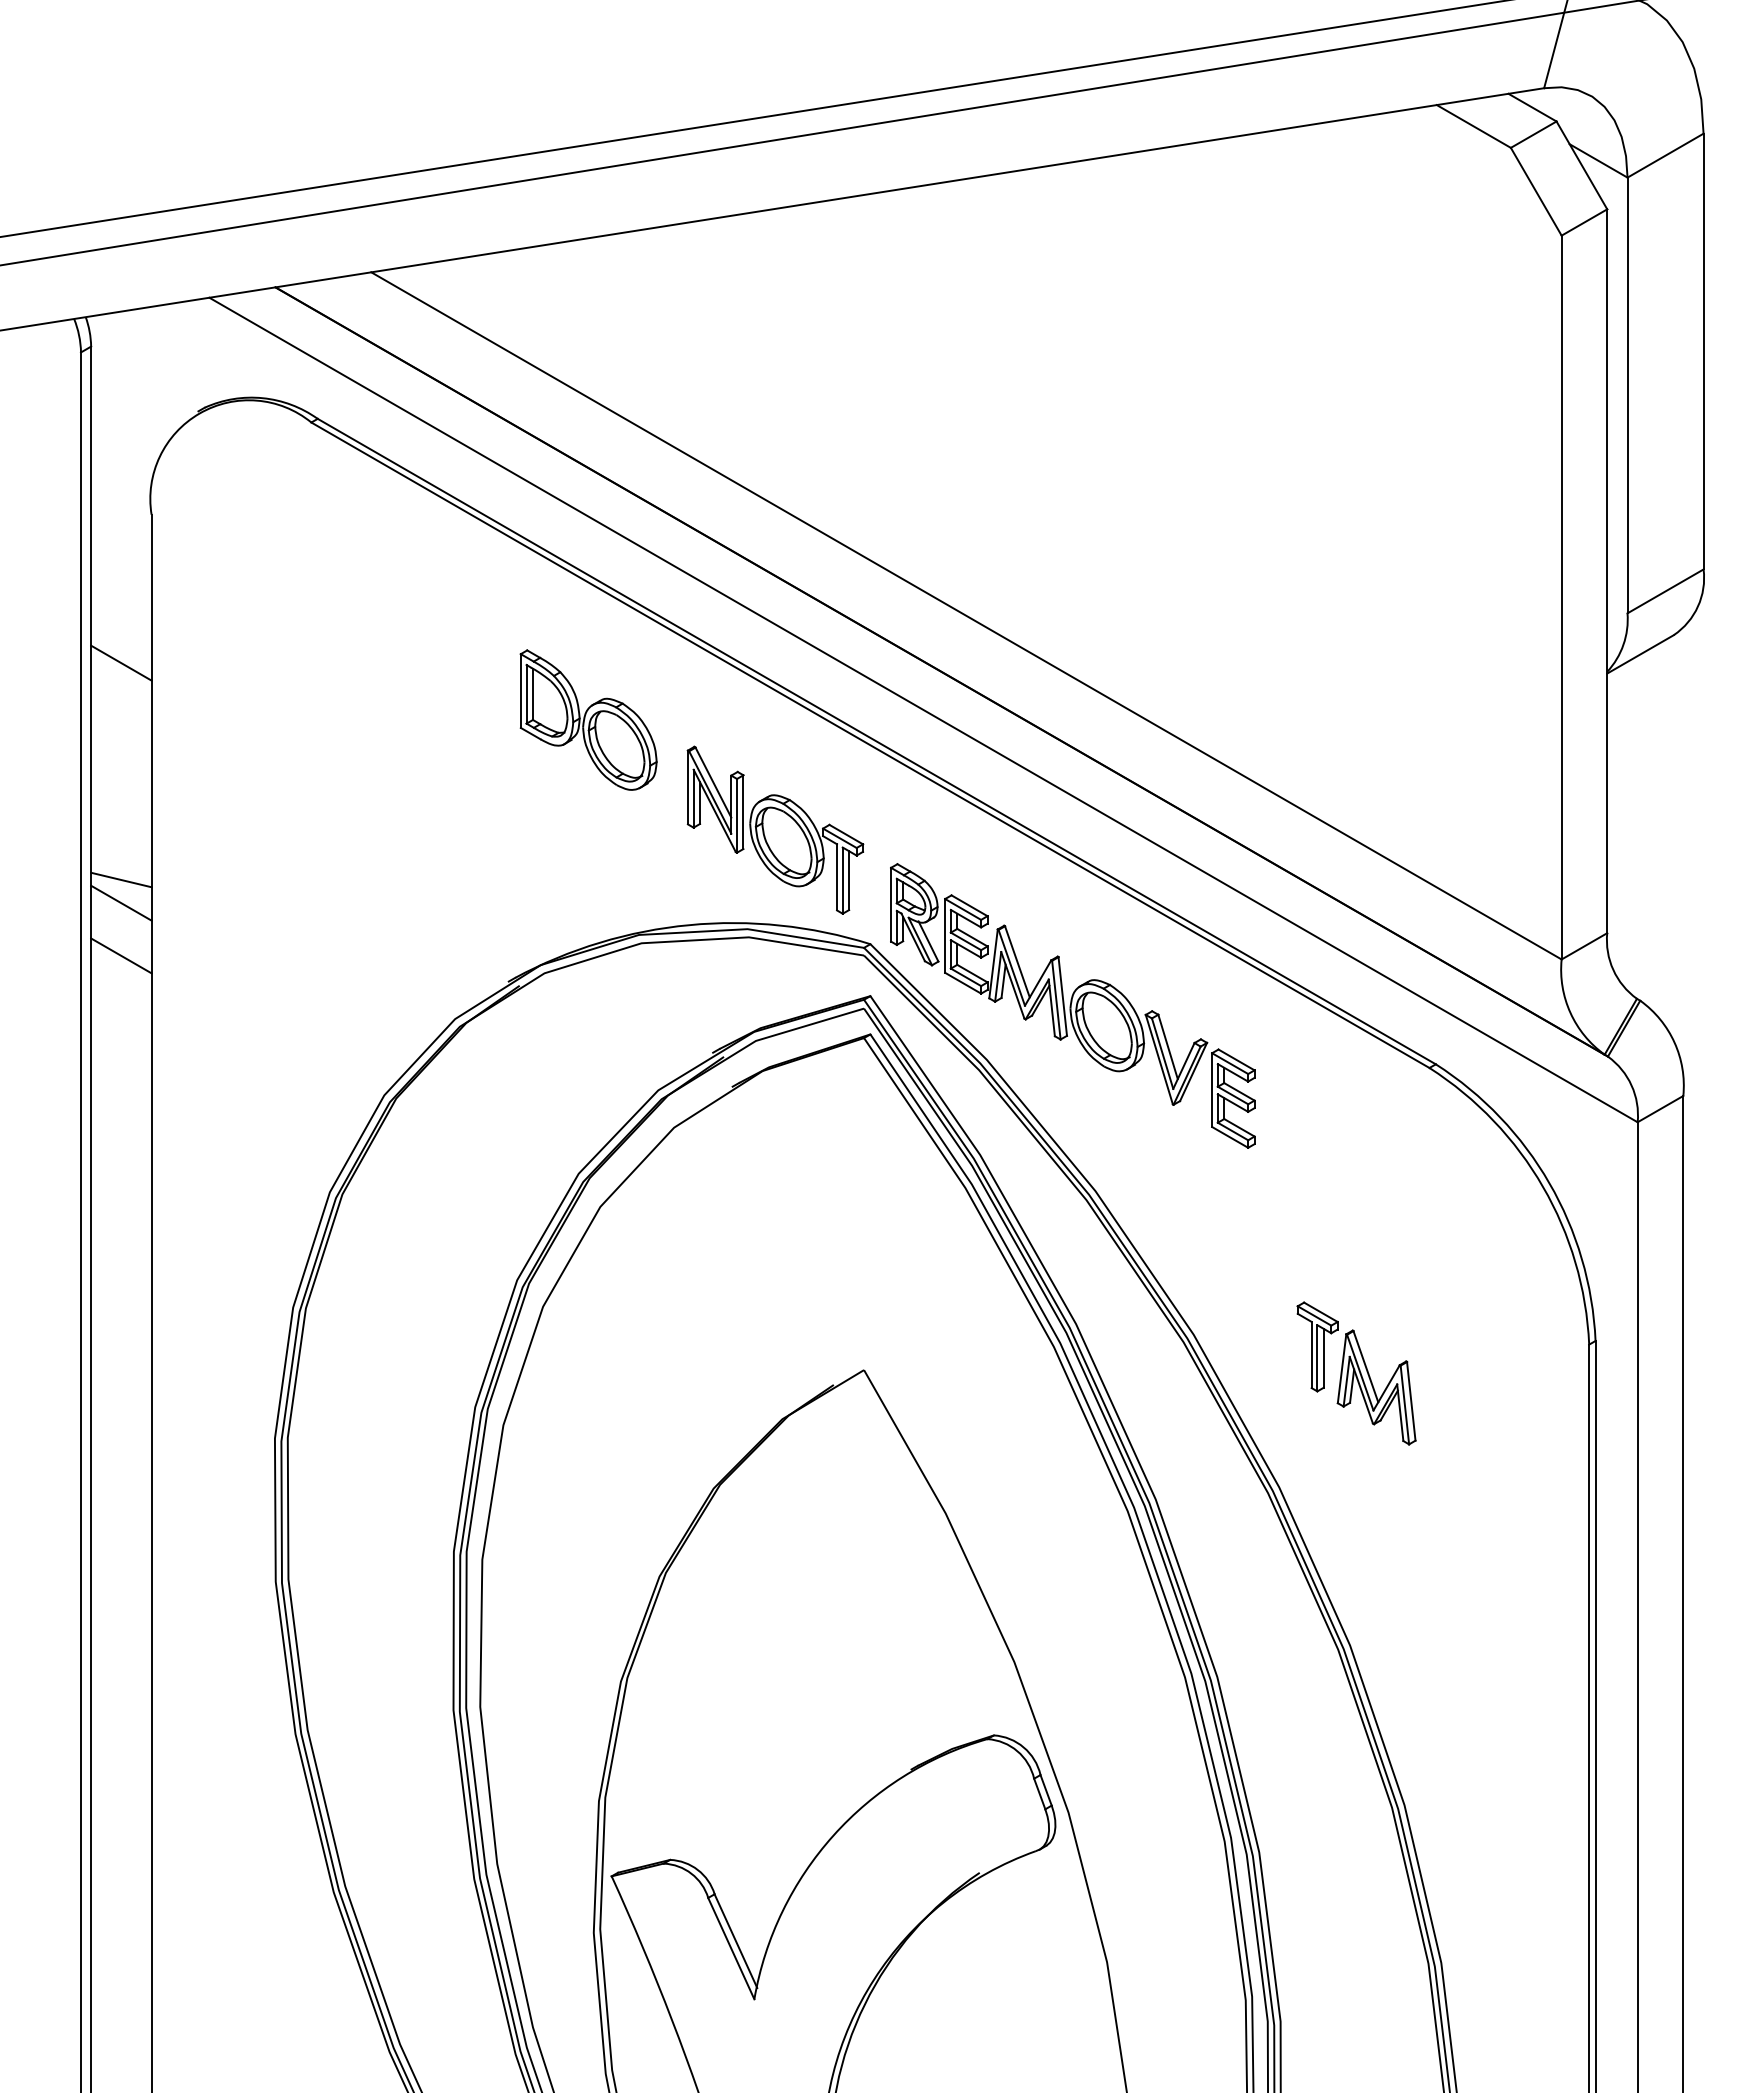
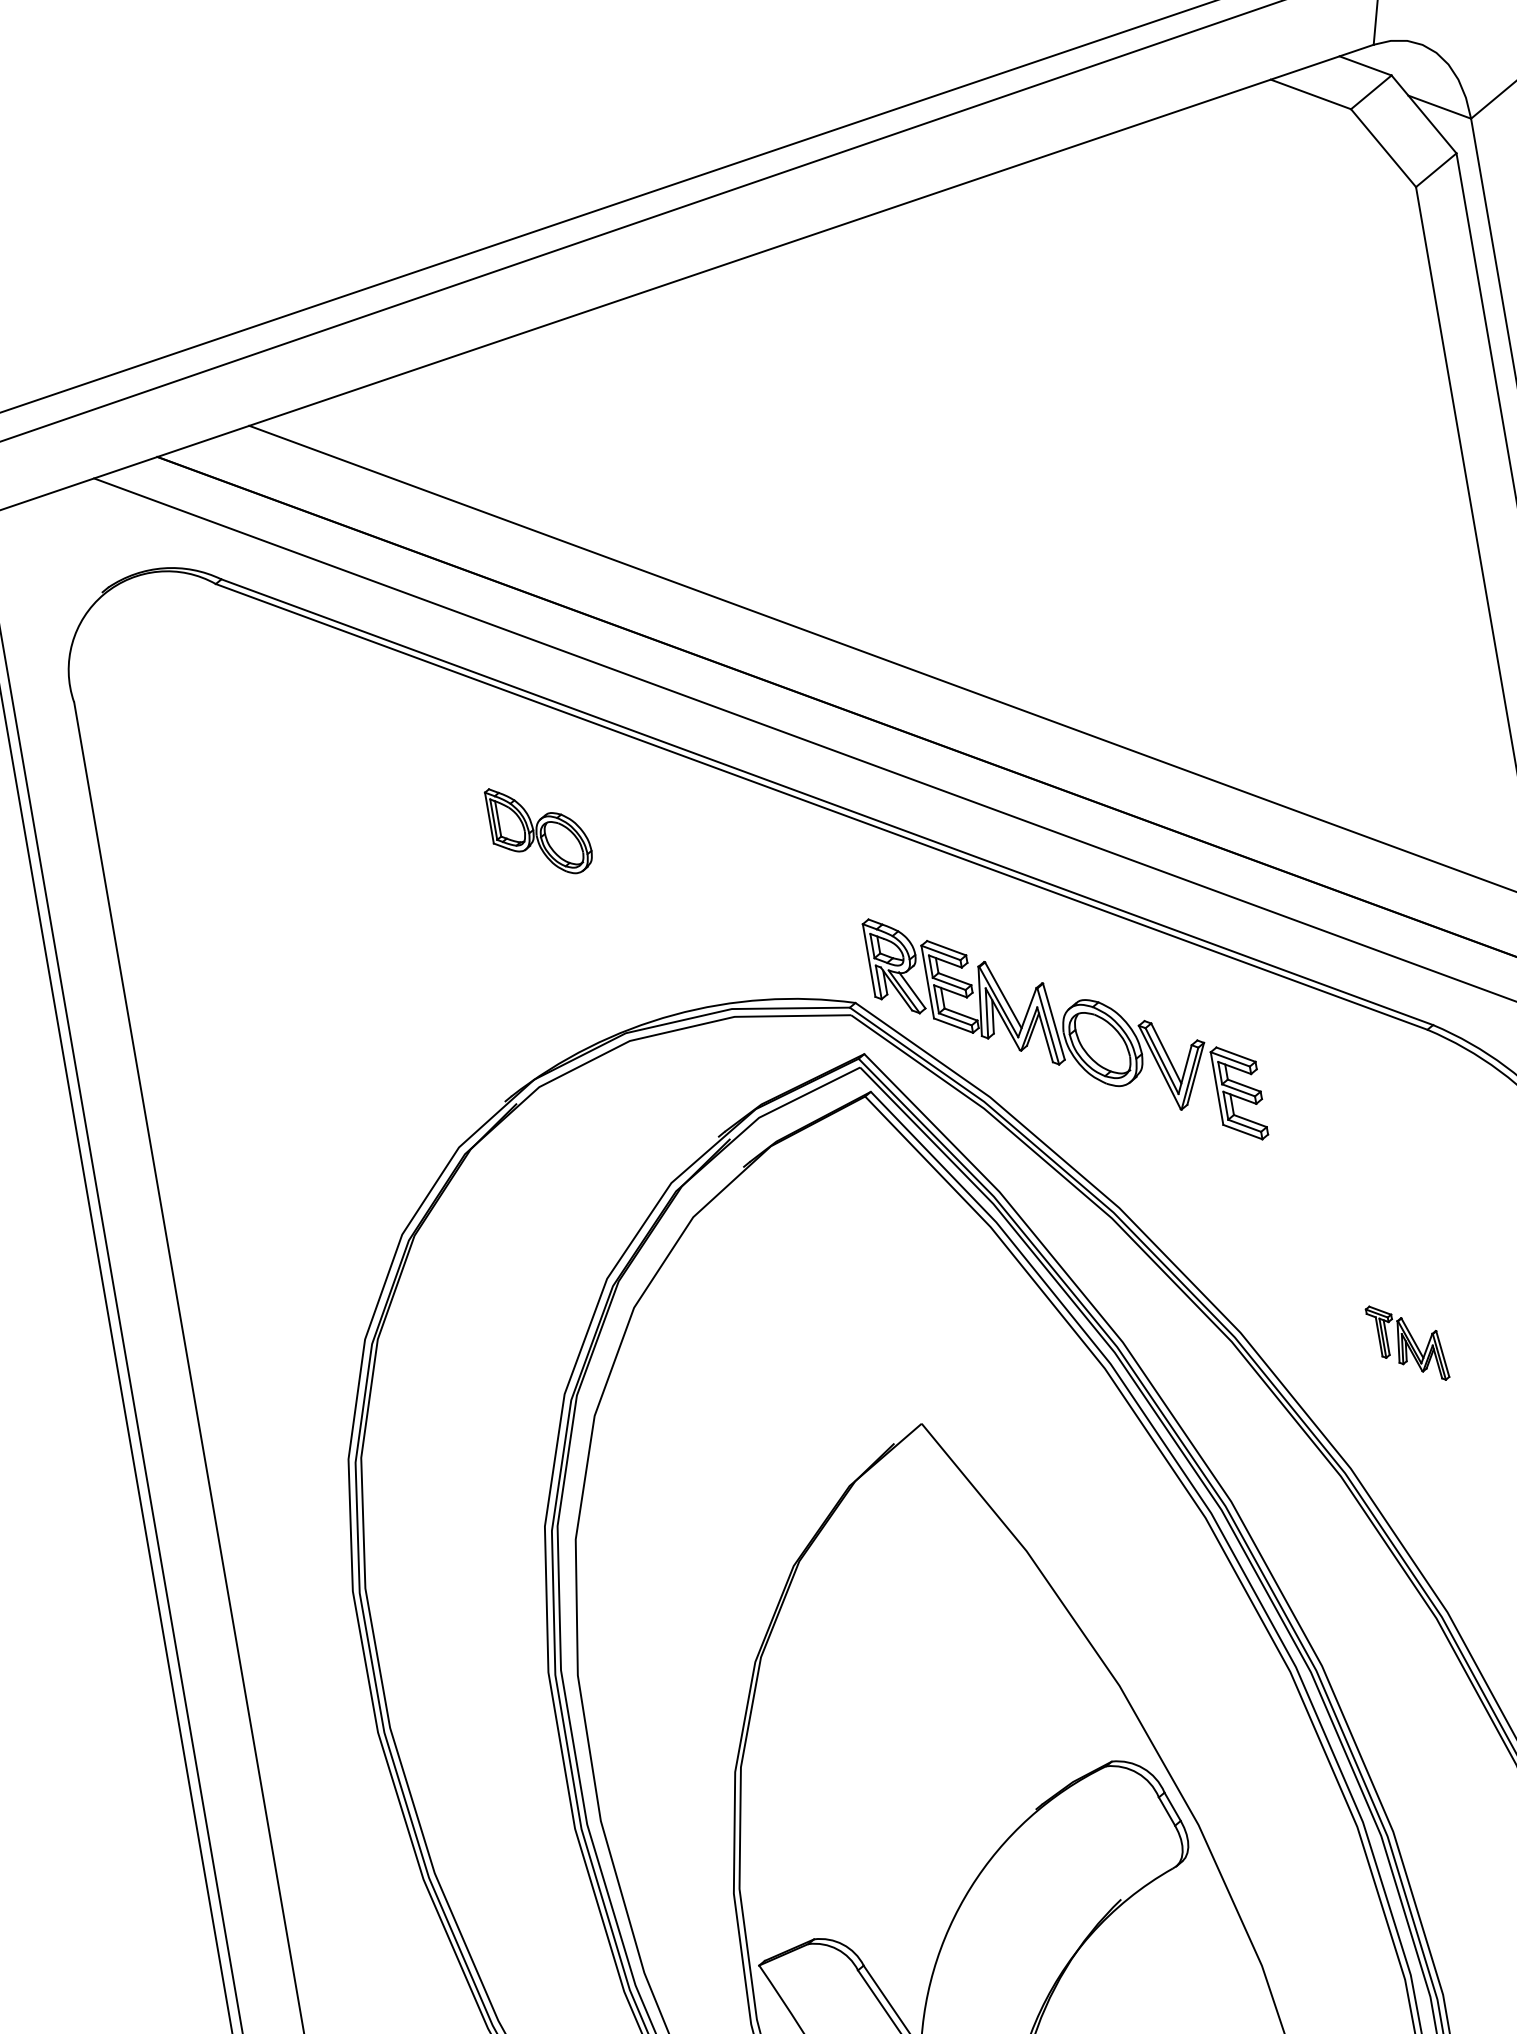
line: (121, 662) -> (69, 852), removed
part: (588, 719) -> (539, 829), size x0.7
part: (775, 829) -> (742, 906), removed
line: (121, 879) -> (106, 1066), removed
line: (121, 902) -> (110, 1089), removed
line: (121, 955) -> (119, 1141), removed
part: (1356, 1373) -> (1407, 1343), size x0.6

